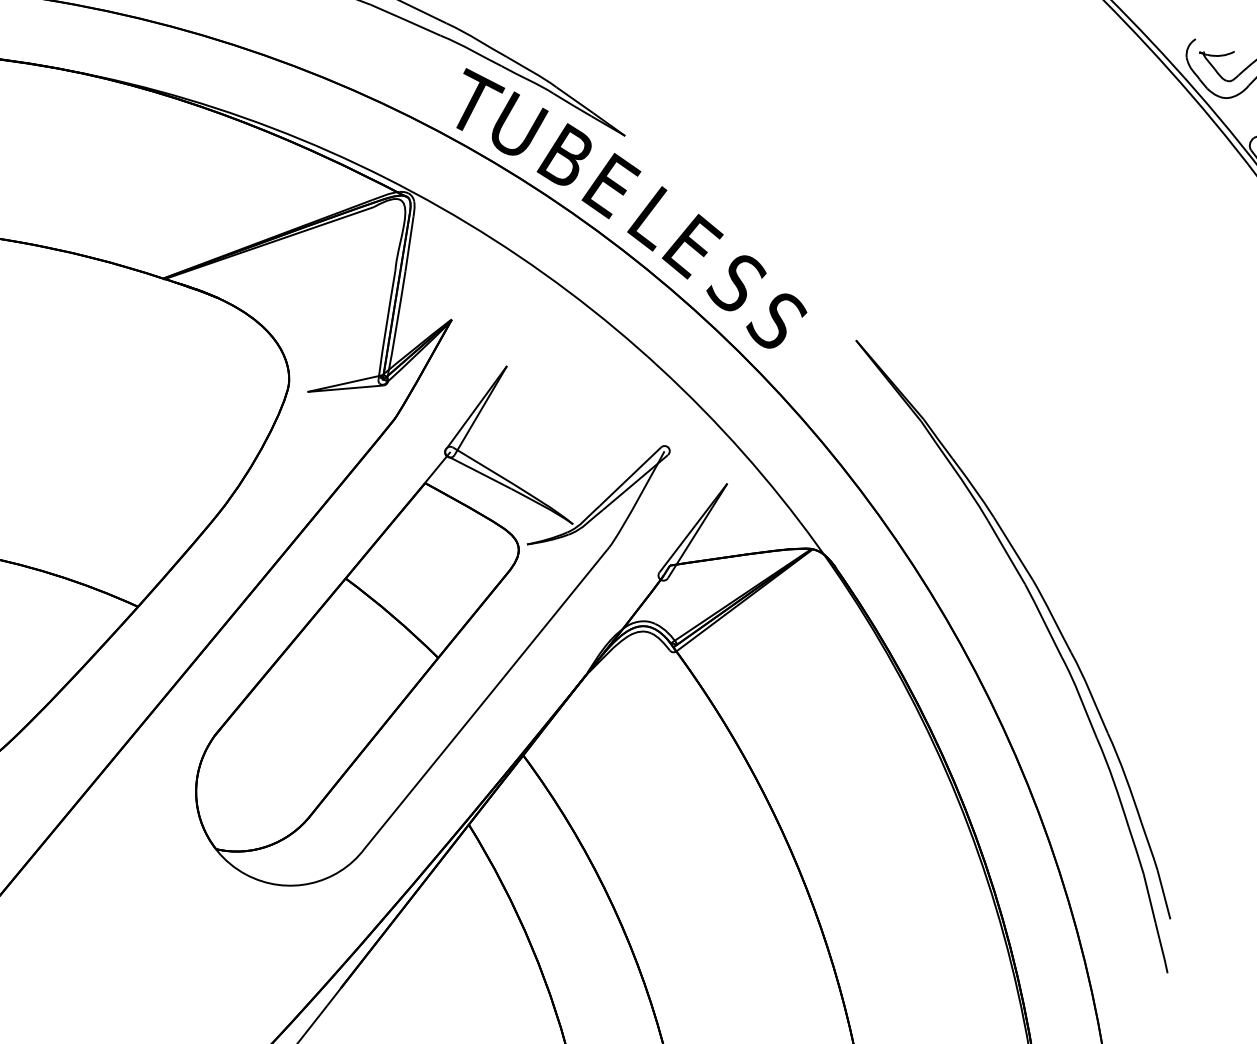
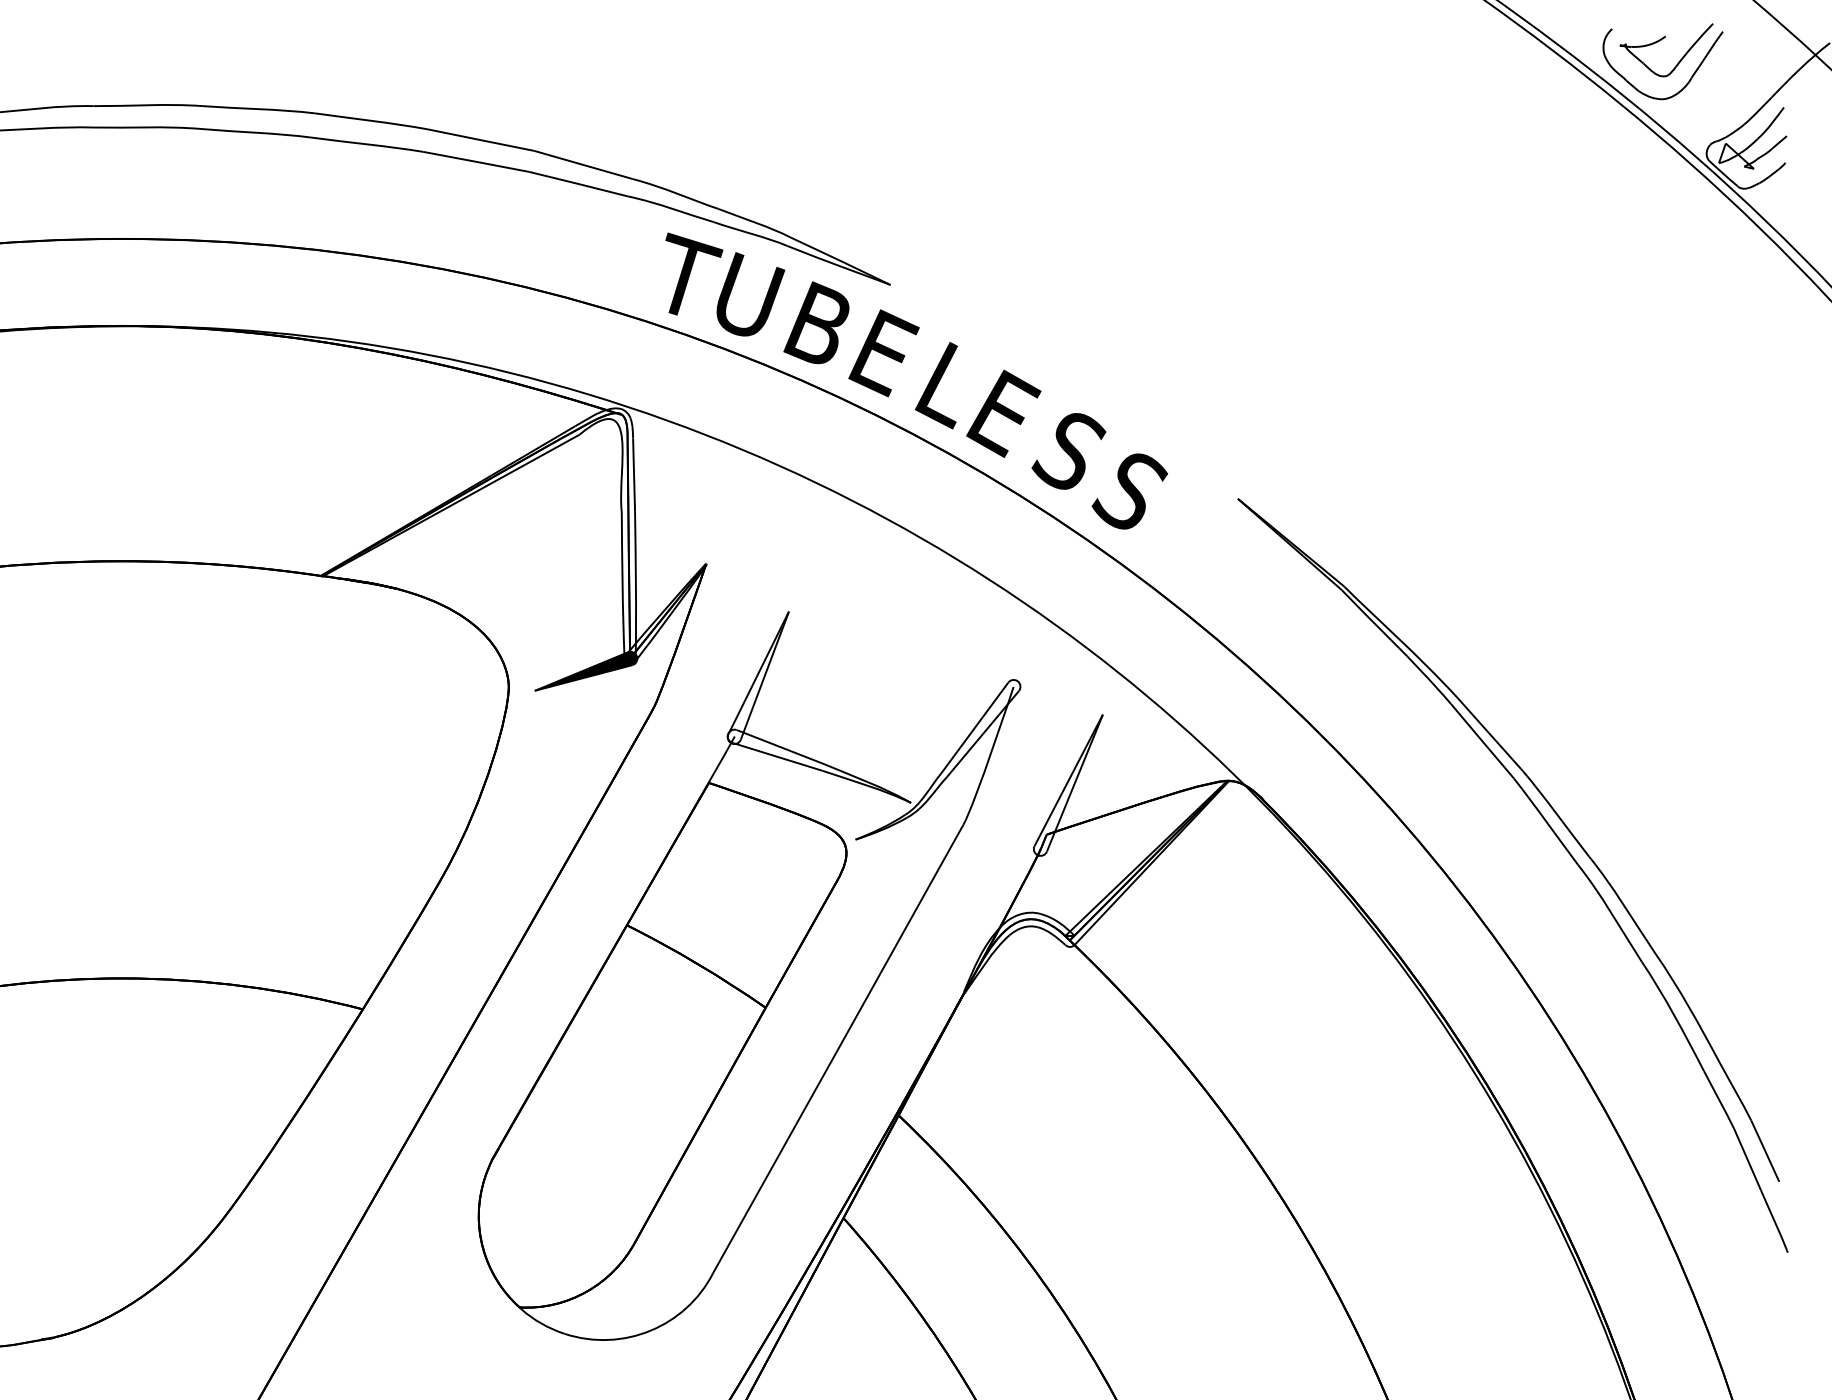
fill: (347, 383) -> (585, 670), added

